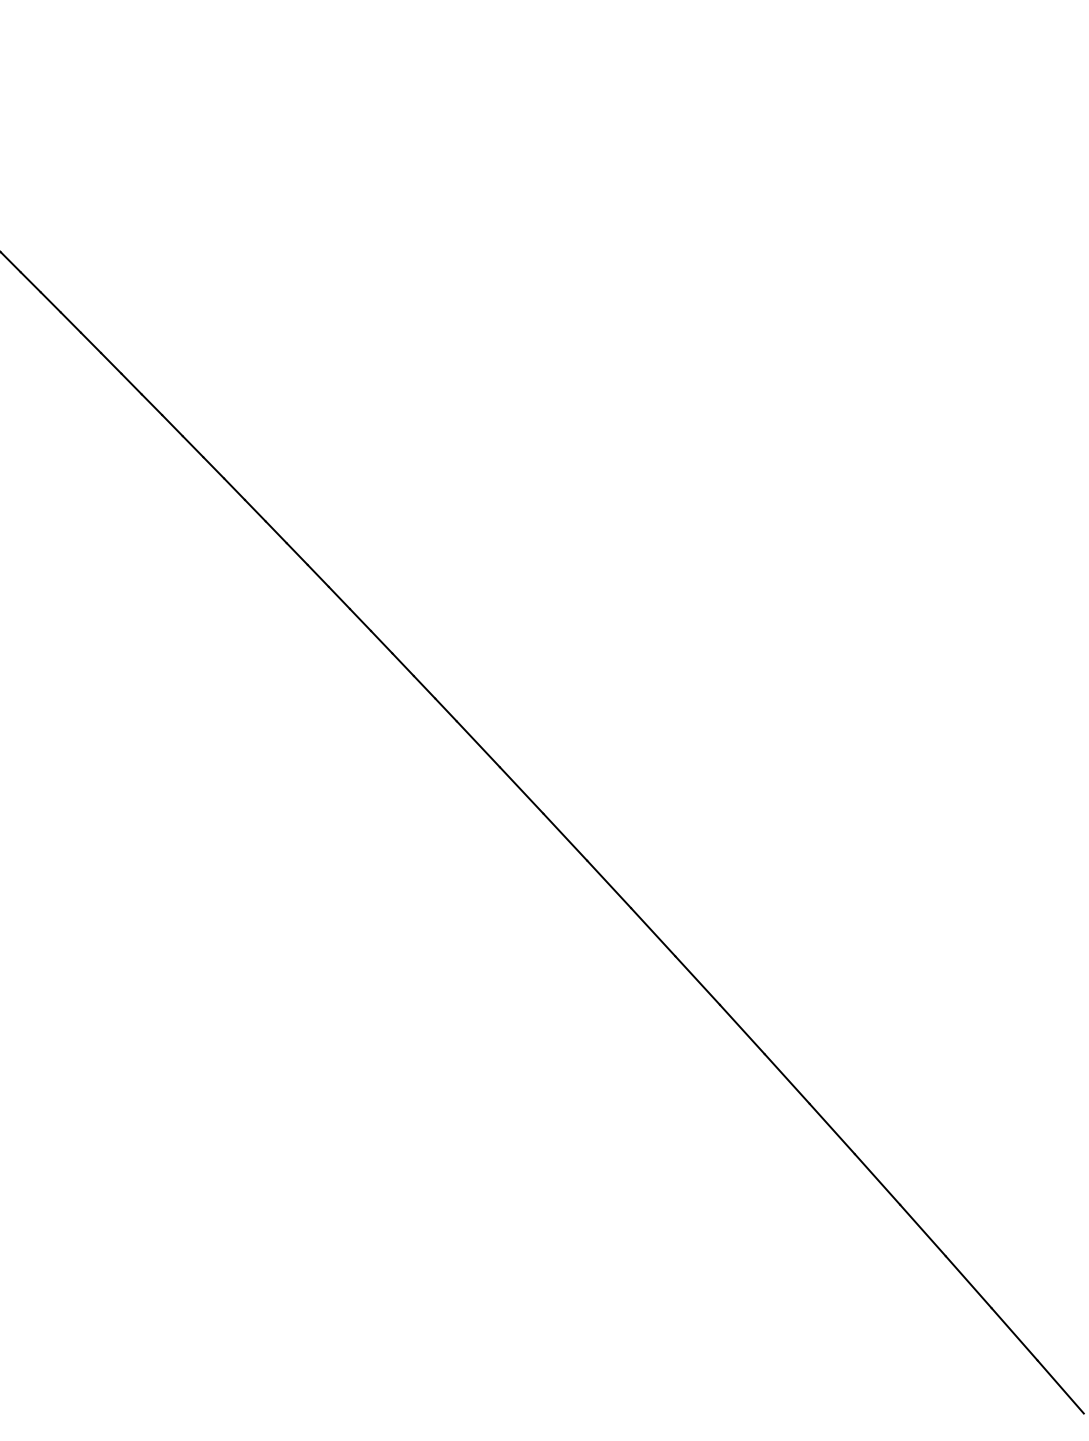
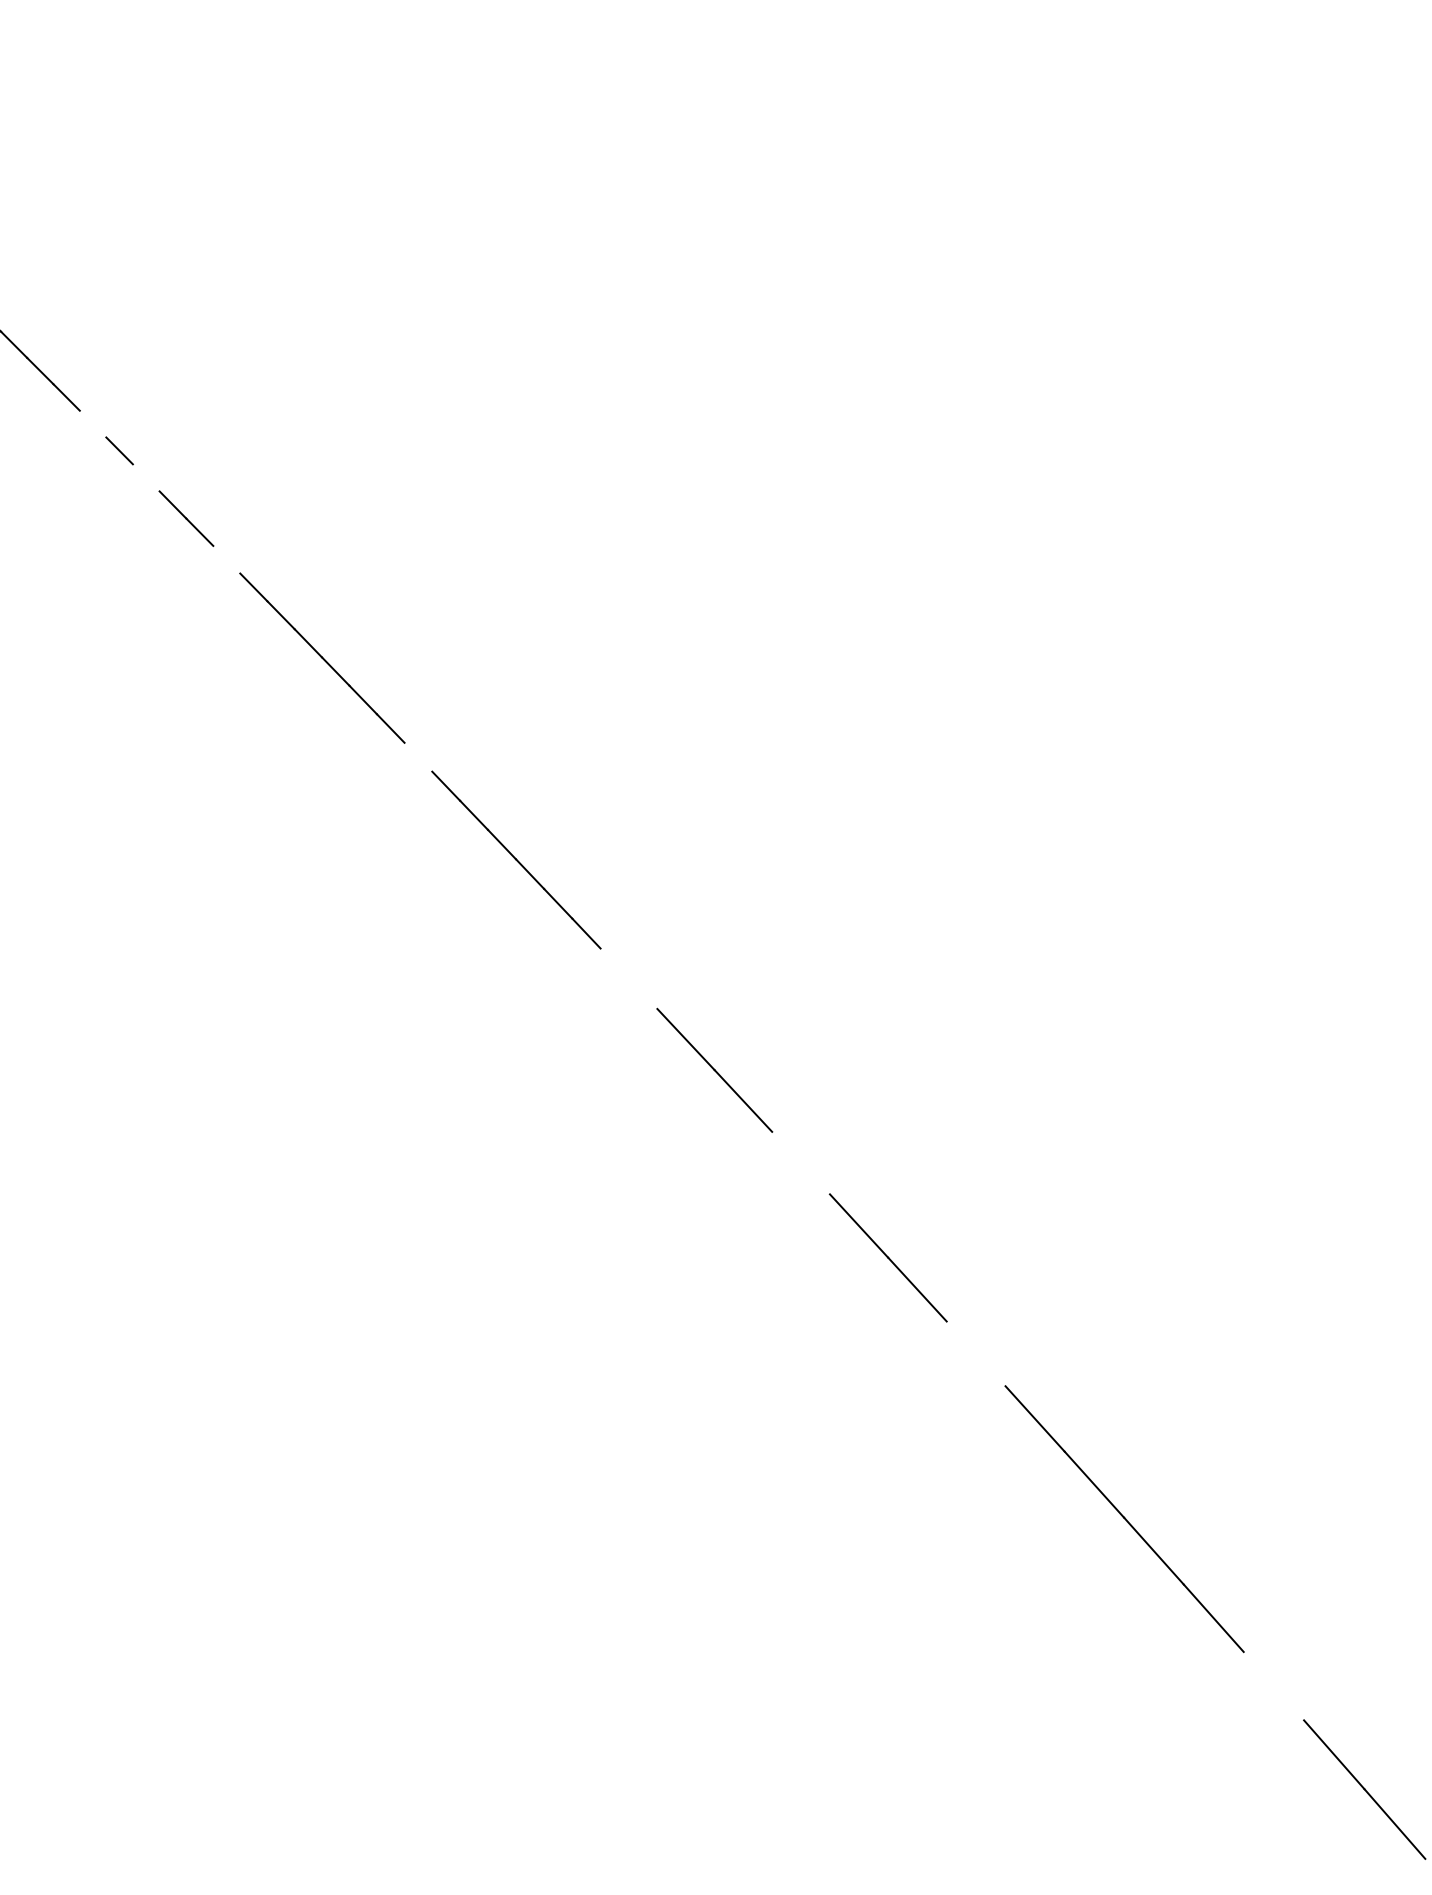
line: (70, 322) -> (92, 423), removed
line: (110, 363) -> (145, 477), removed
line: (172, 425) -> (226, 559), removed
line: (318, 575) -> (418, 756), removed
line: (477, 744) -> (628, 978), removed
line: (608, 883) -> (800, 1162), removed
line: (741, 1029) -> (975, 1353), removed
line: (968, 1281) -> (1273, 1685), removed

